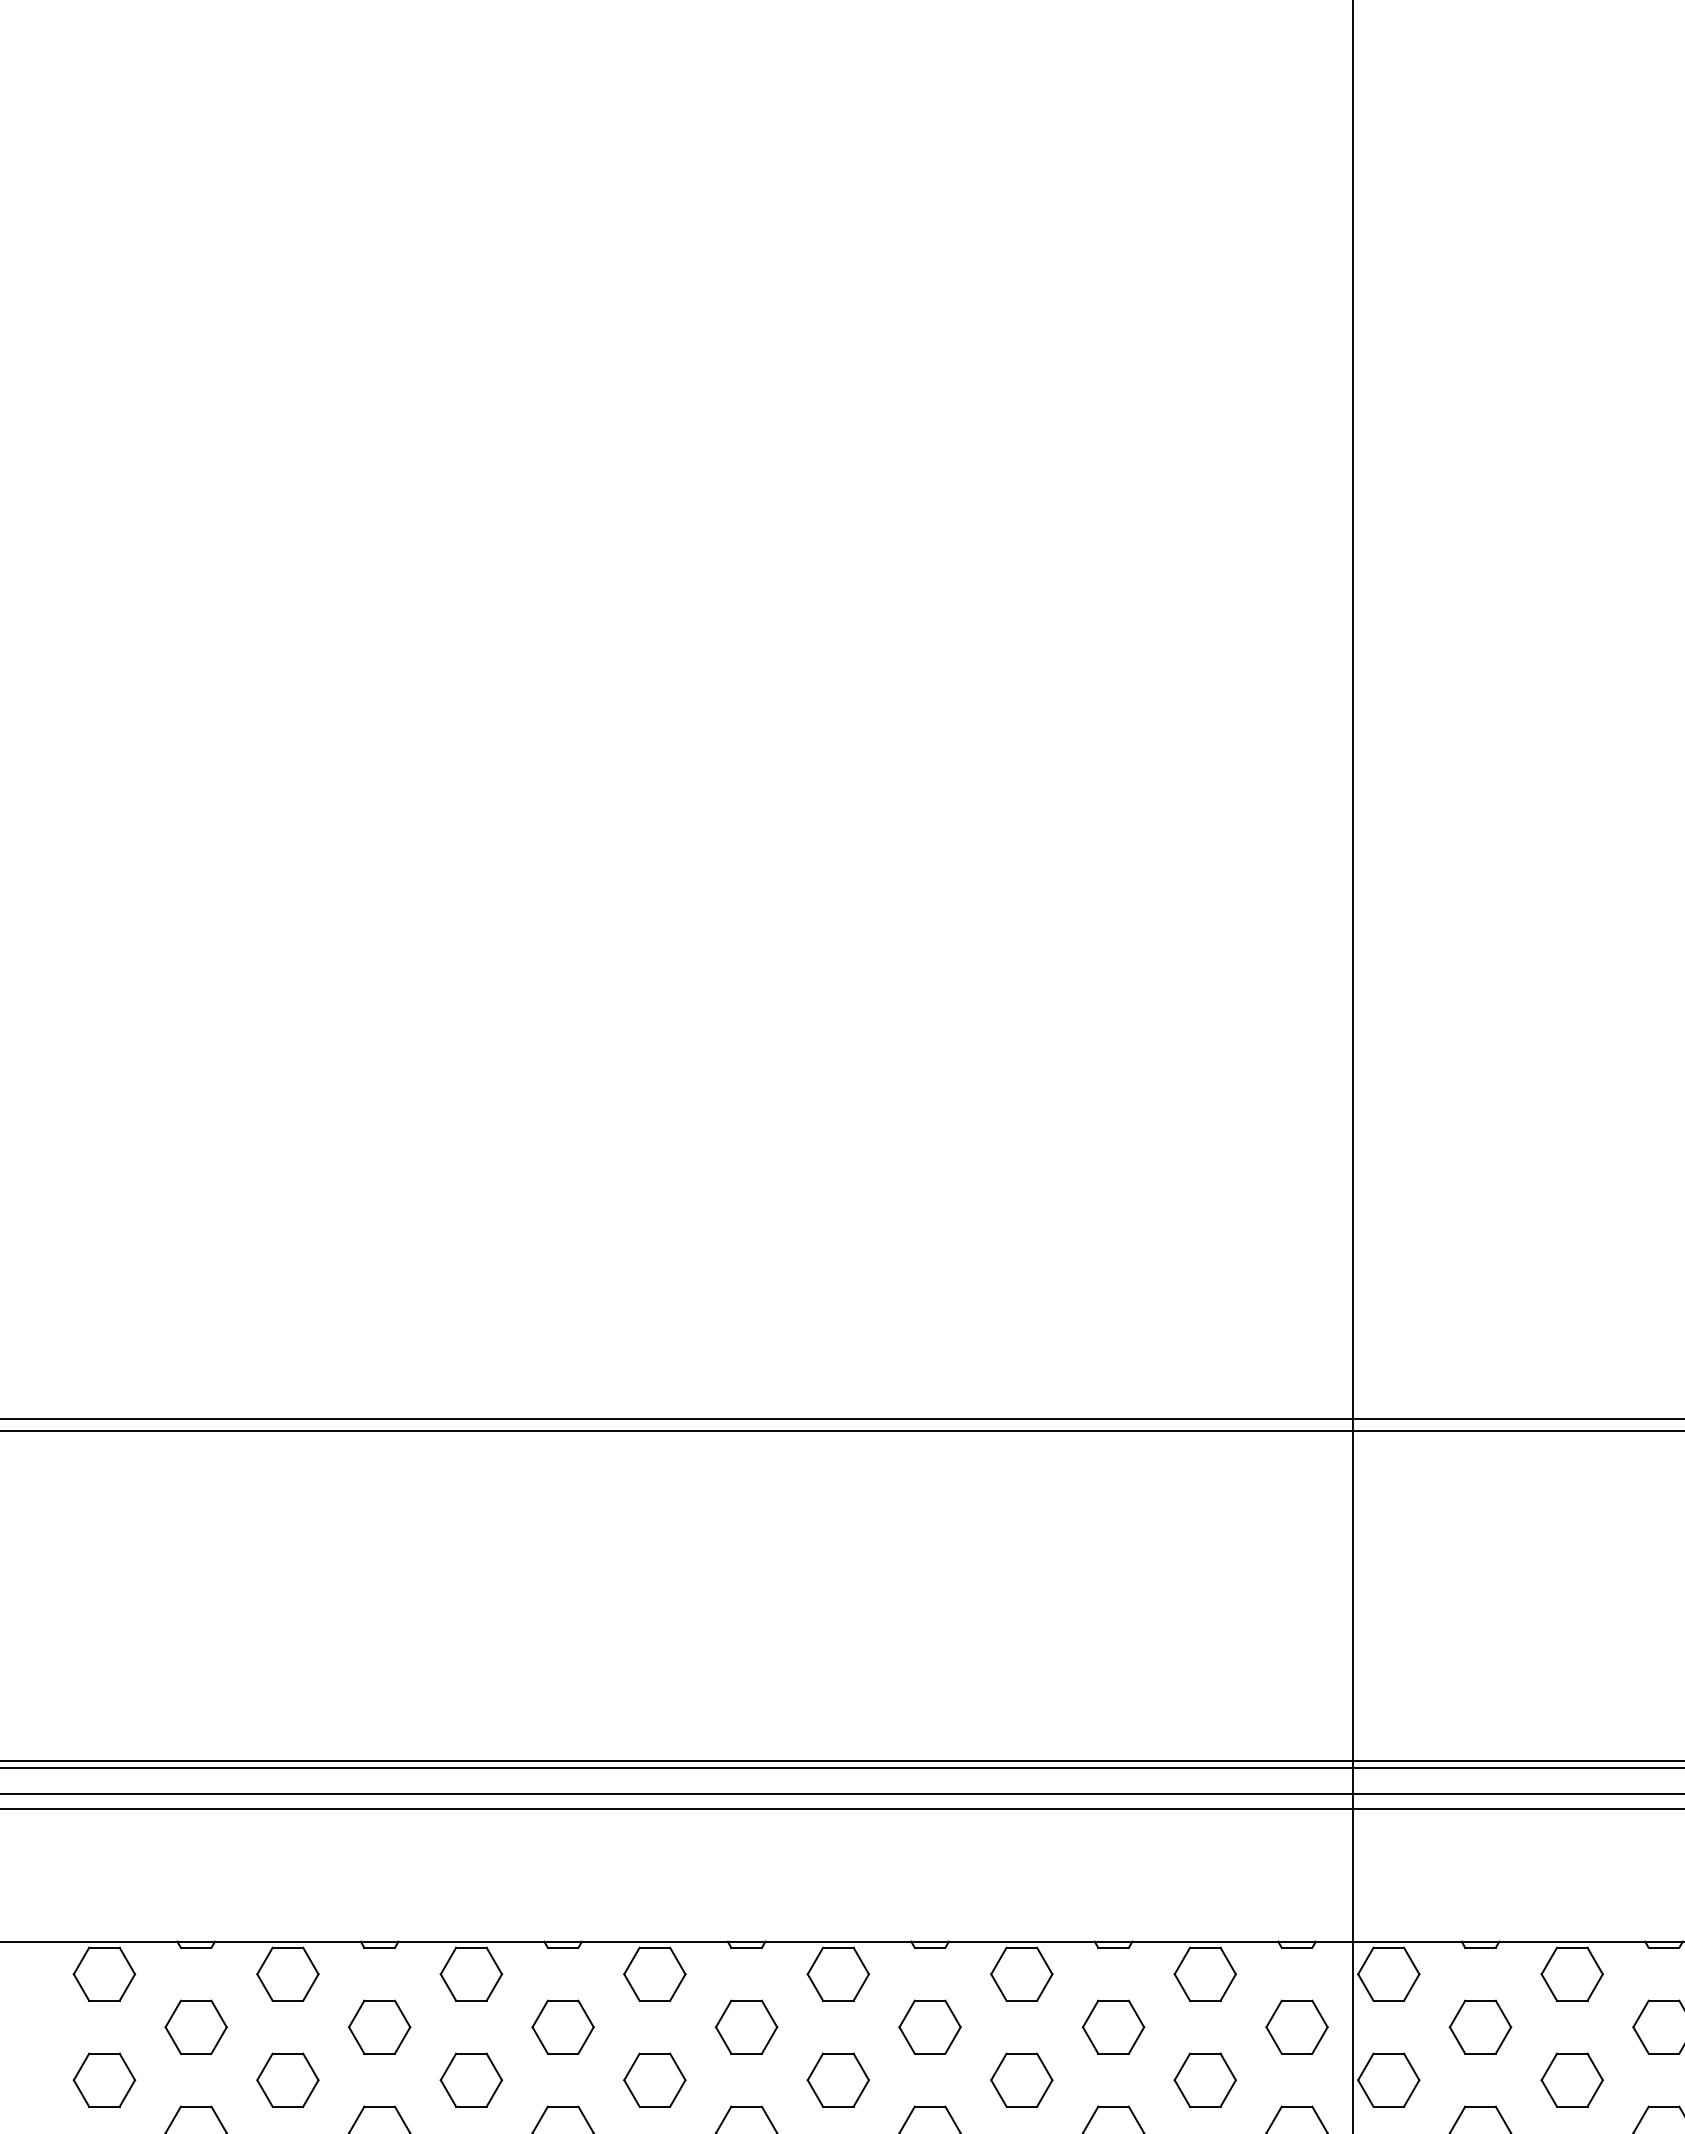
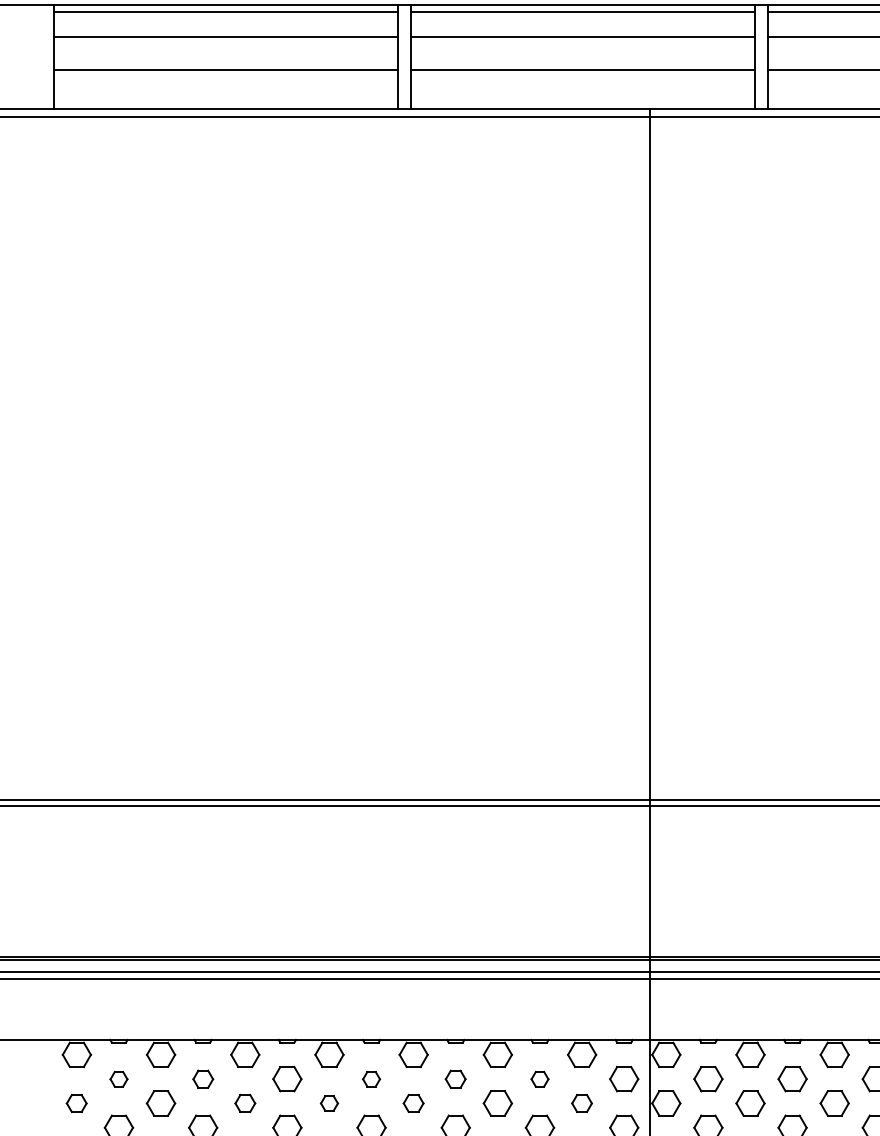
part: (195, 2027) -> (118, 1079), size x0.6
part: (380, 2027) -> (203, 1079), size x0.7
part: (746, 2027) -> (371, 1079), size x0.6
part: (929, 2027) -> (455, 1079), size x0.7
part: (1112, 2027) -> (539, 1079), size x0.6
part: (103, 2080) -> (76, 1103), size x0.7
part: (471, 2080) -> (245, 1103), size x0.7
part: (654, 2080) -> (329, 1103), size x0.6
part: (837, 2080) -> (413, 1103), size x0.7
part: (1203, 2080) -> (581, 1103), size x0.7

